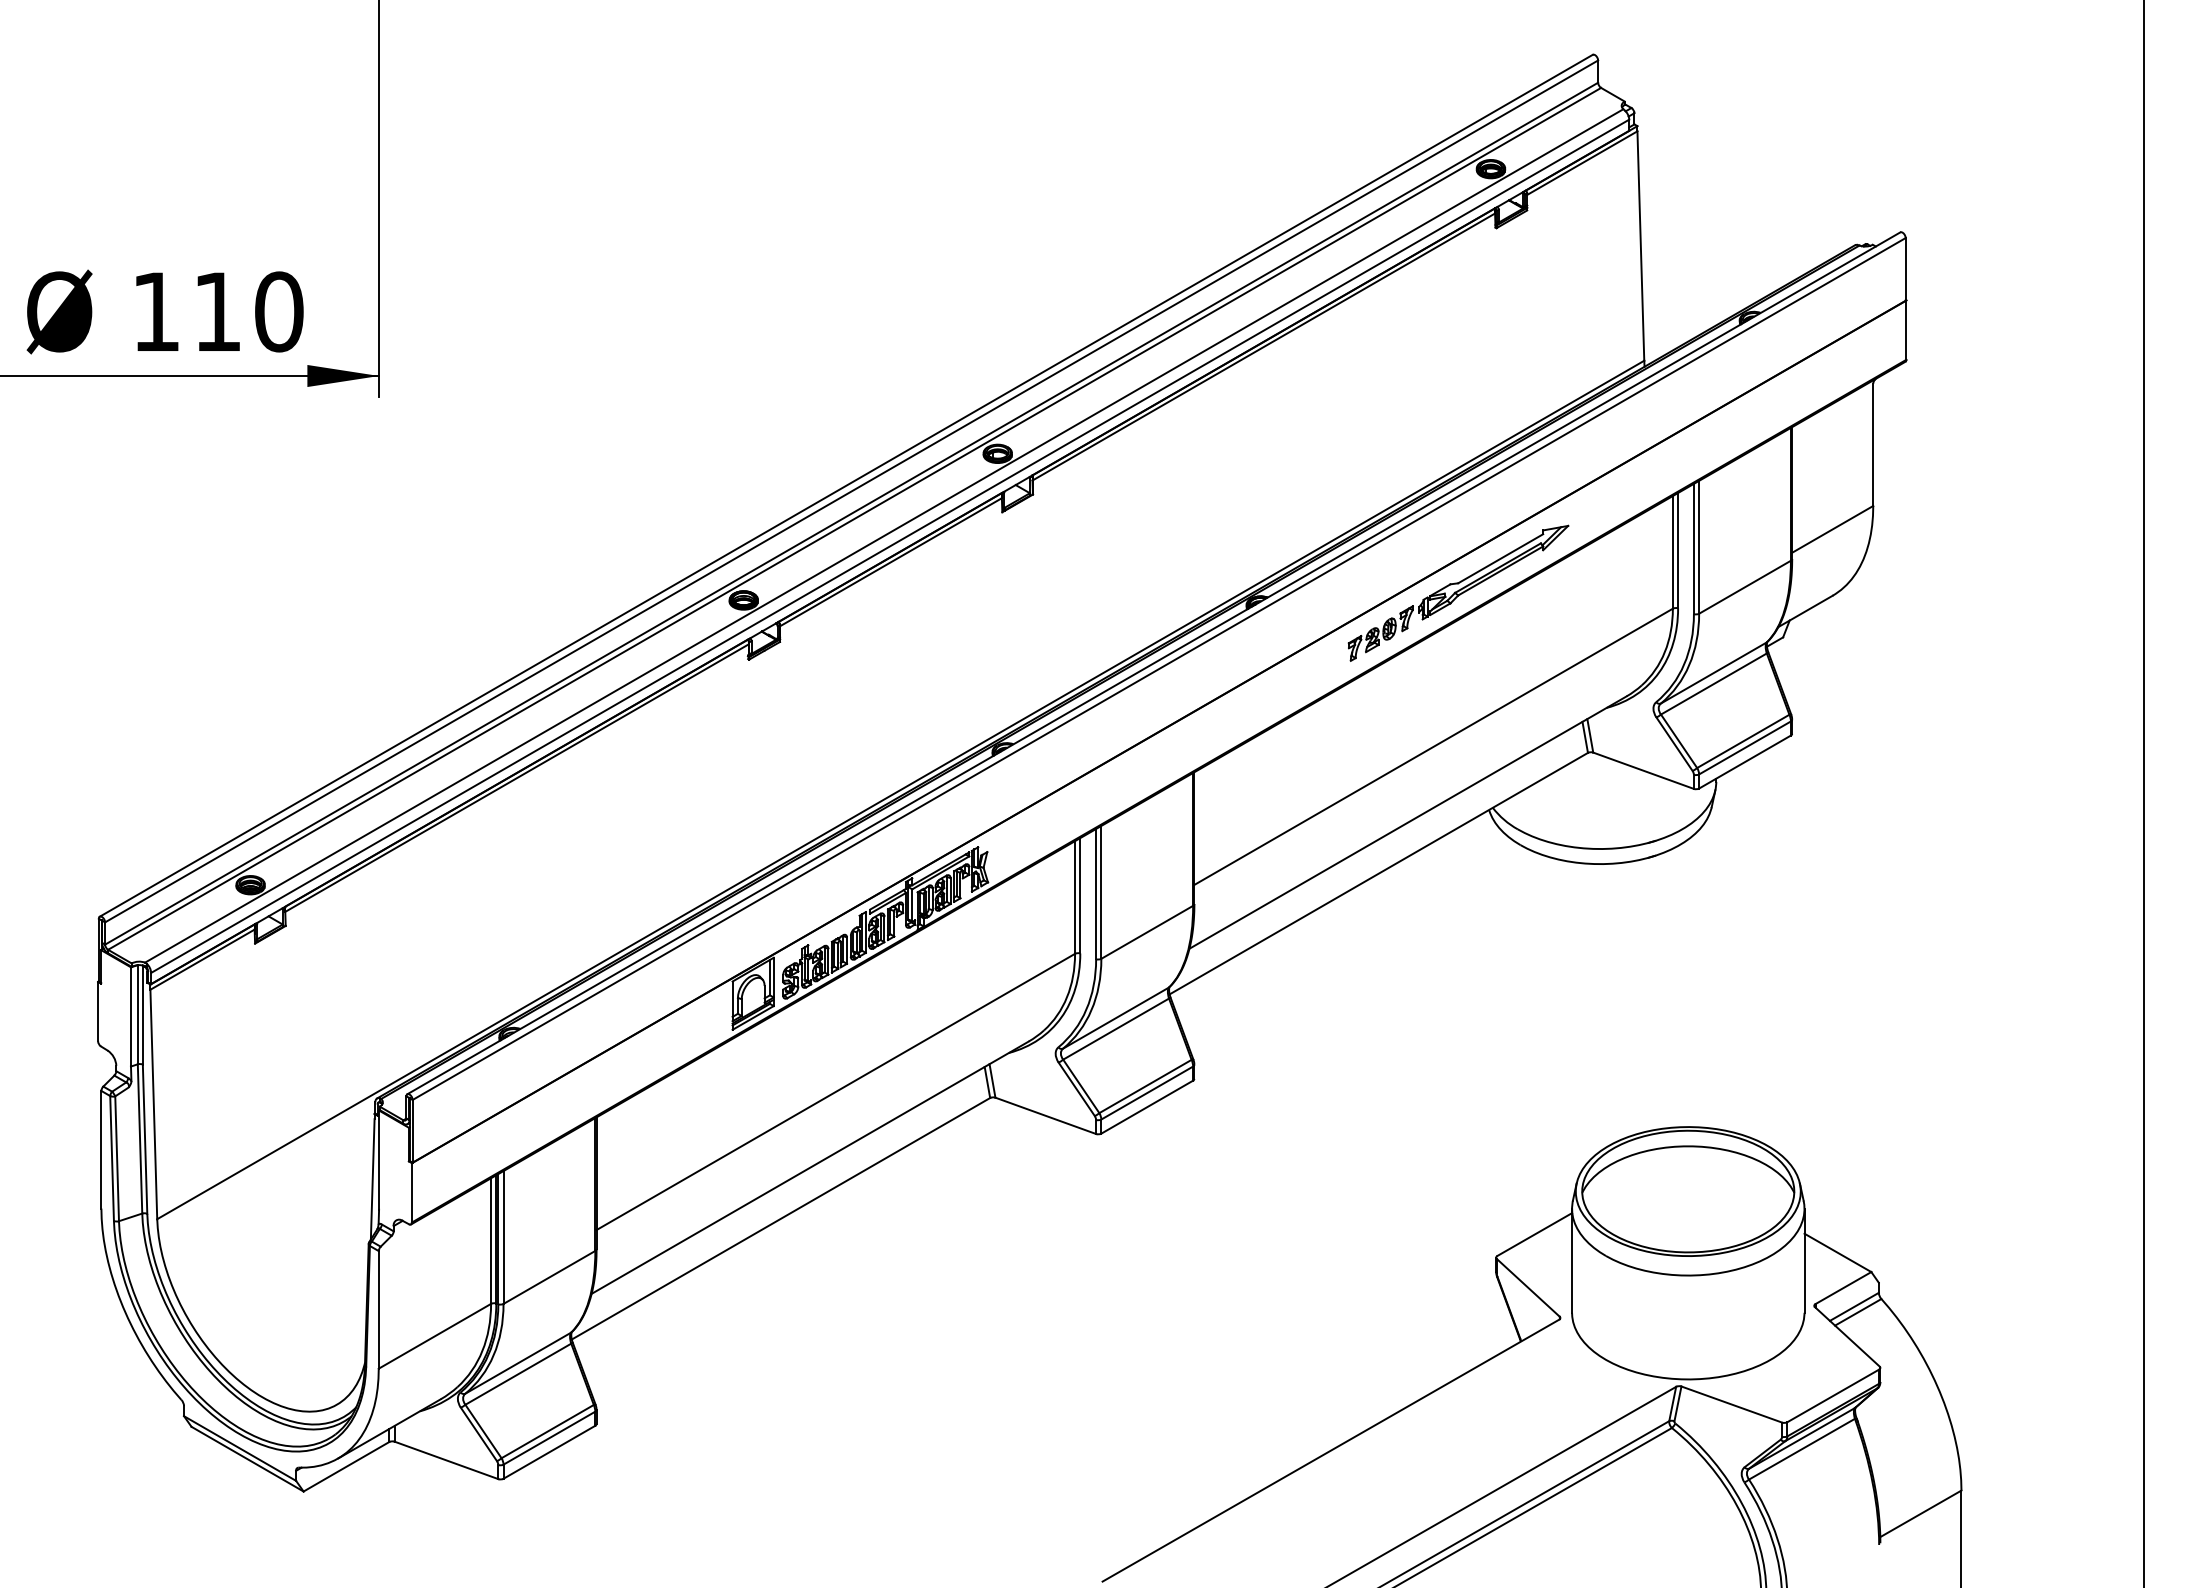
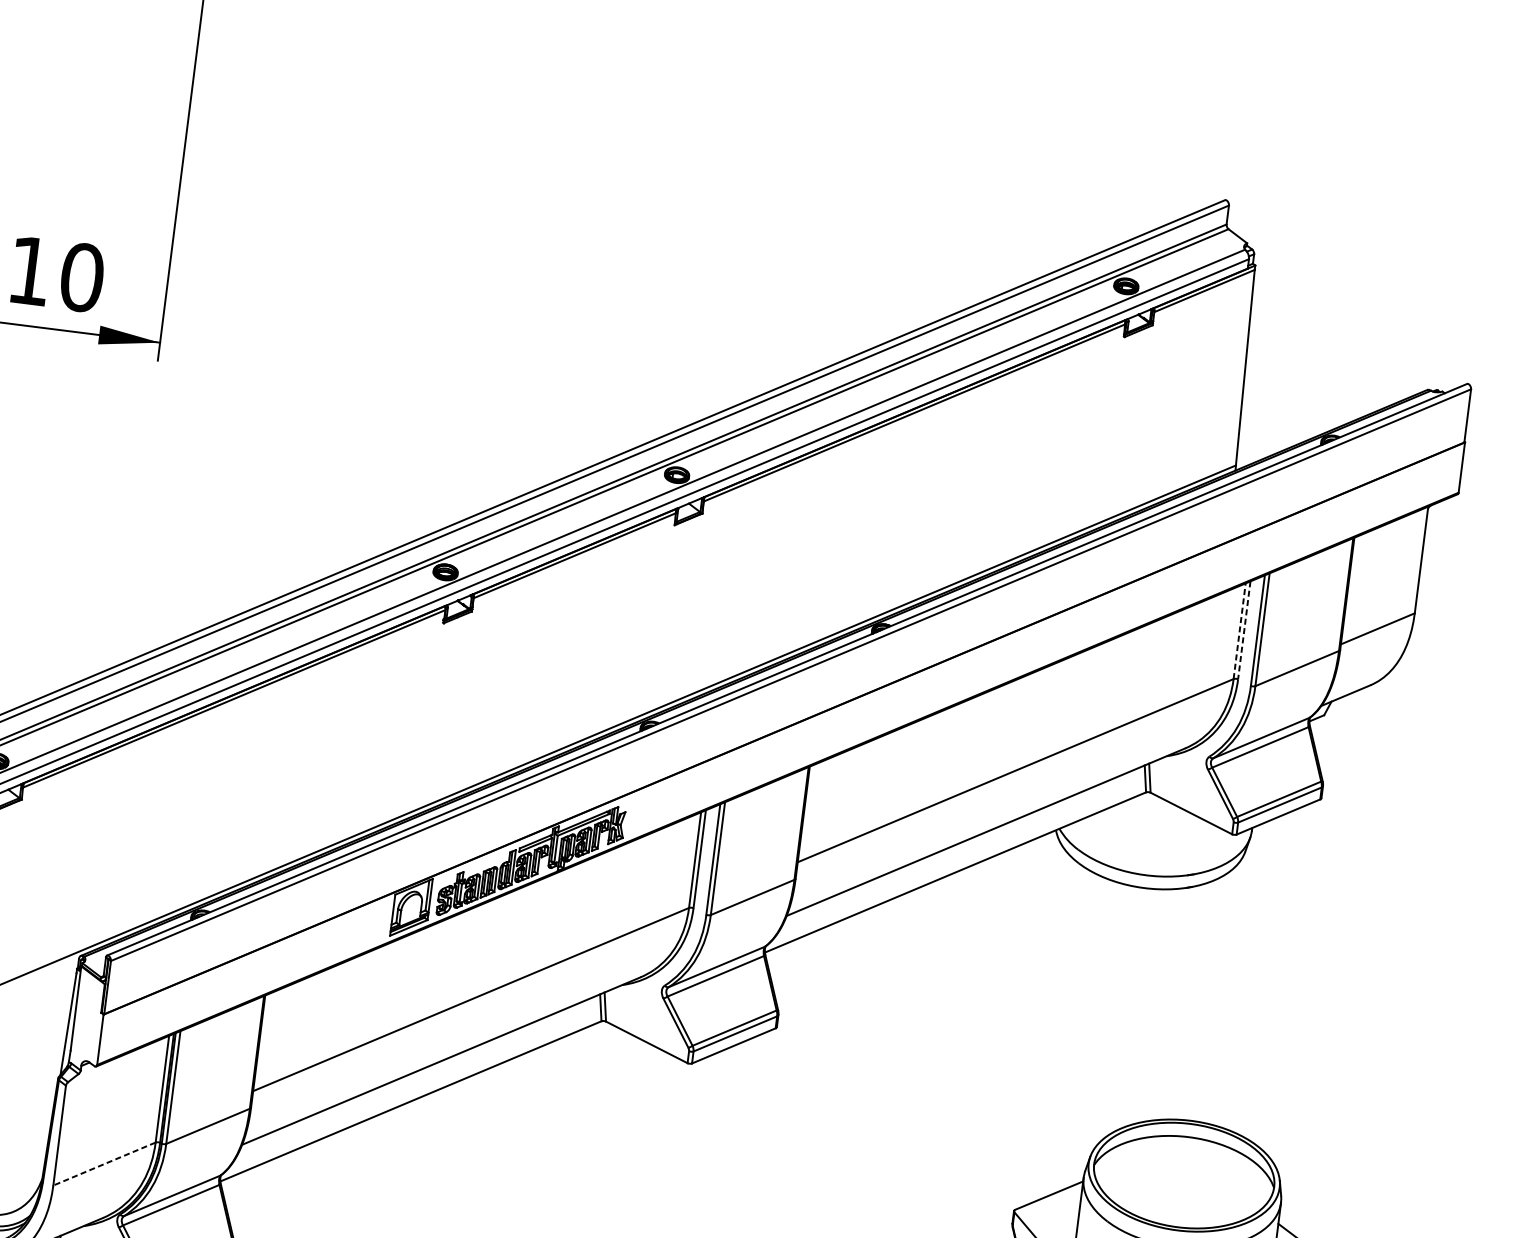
line: (1678, 550) -> (1244, 630), solid -> dashed
line: (1672, 551) -> (1239, 630), solid -> dashed
part: (1458, 592) -> (1053, 642), removed
line: (434, 1336) -> (104, 1164), solid -> dashed

